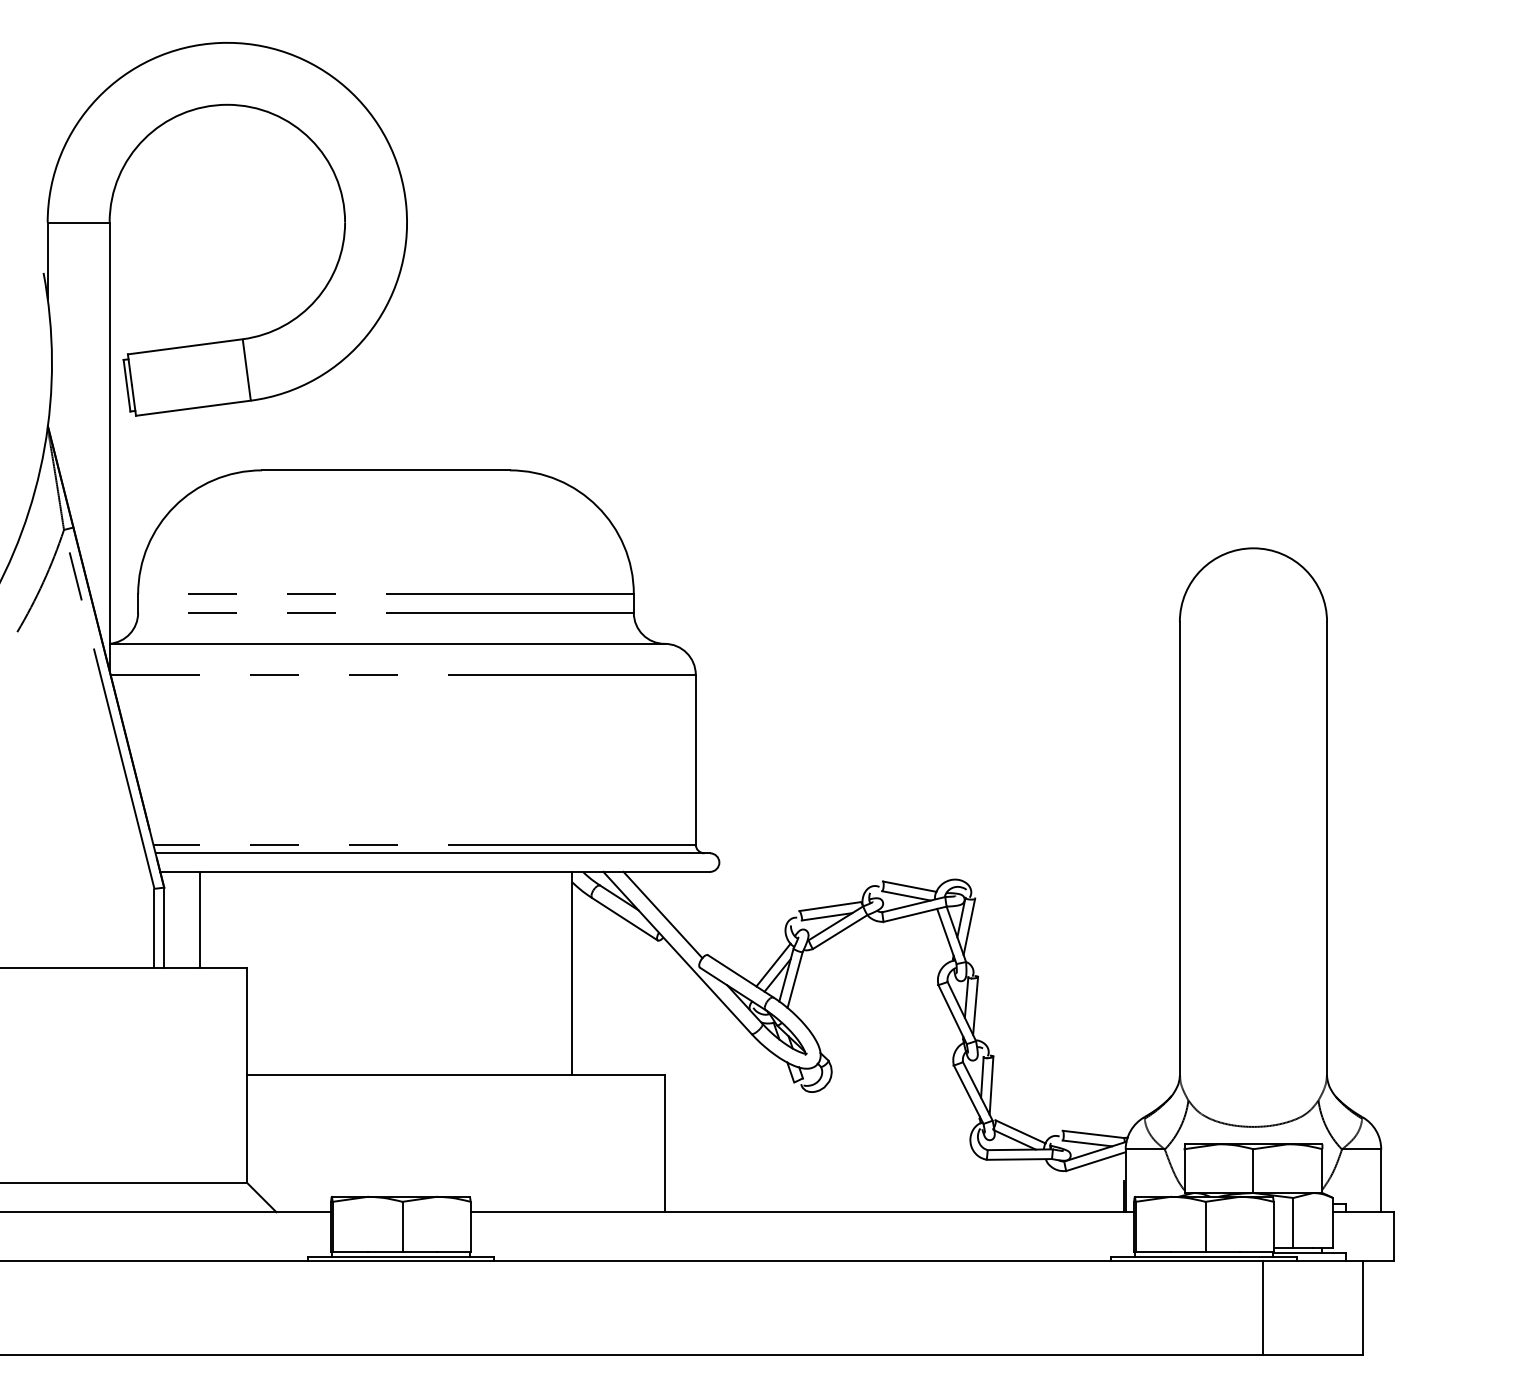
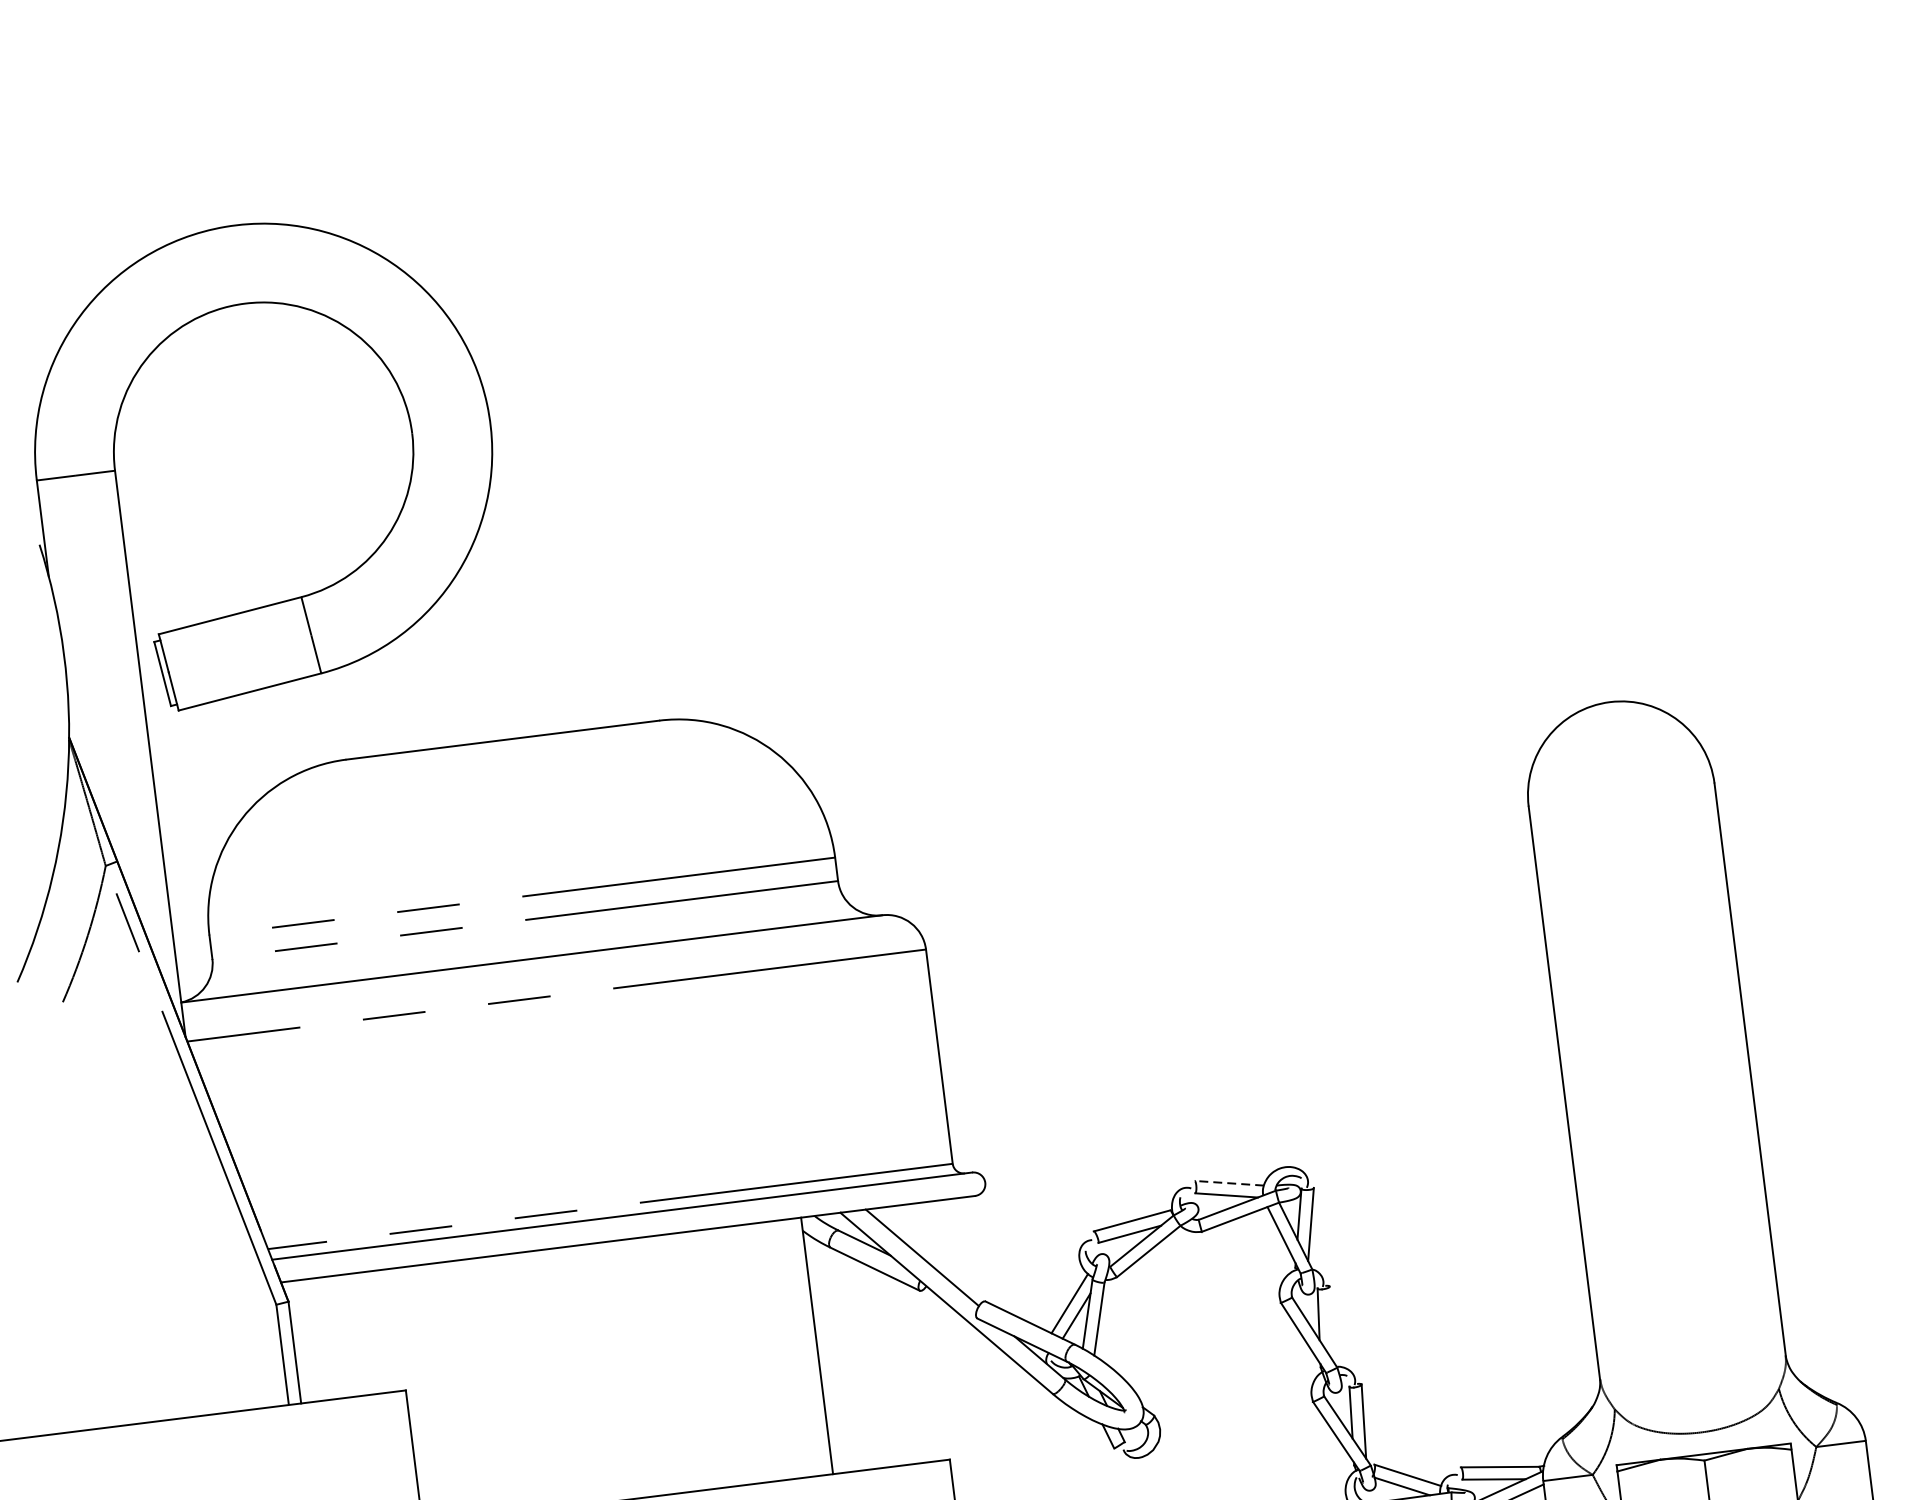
line: (909, 886) -> (1229, 1183), solid -> dashed
line: (199, 919) -> (338, 1336), removed
line: (975, 1005) -> (1331, 1322), removed

